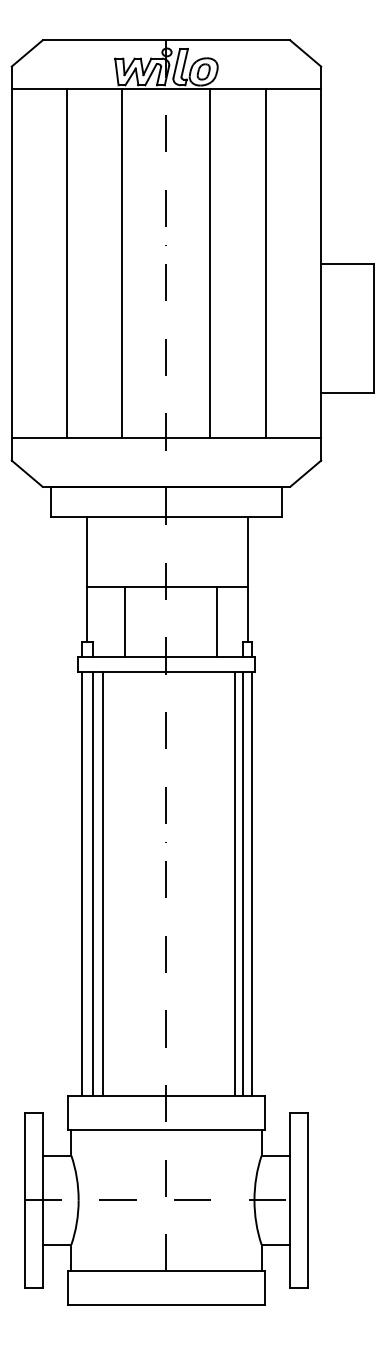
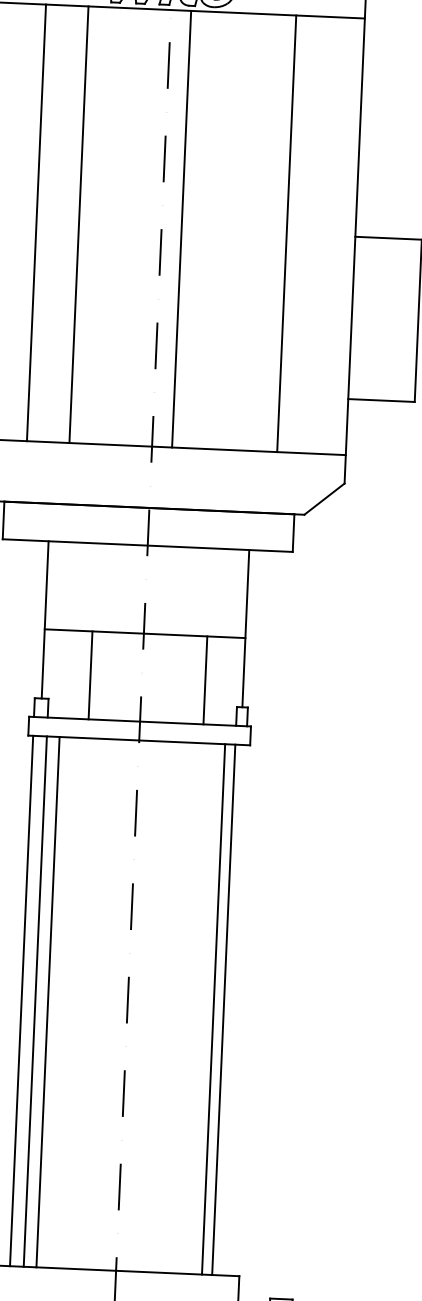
line: (122, 263) -> (78, 224), moved
line: (210, 263) -> (181, 229), moved
line: (251, 883) -> (234, 1009), removed

